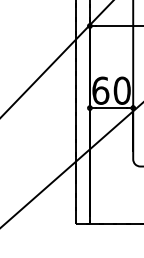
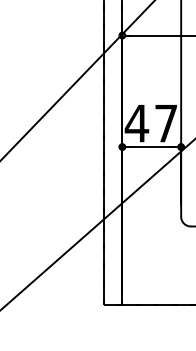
text: (110, 90) -> (150, 123), 60 -> 47

